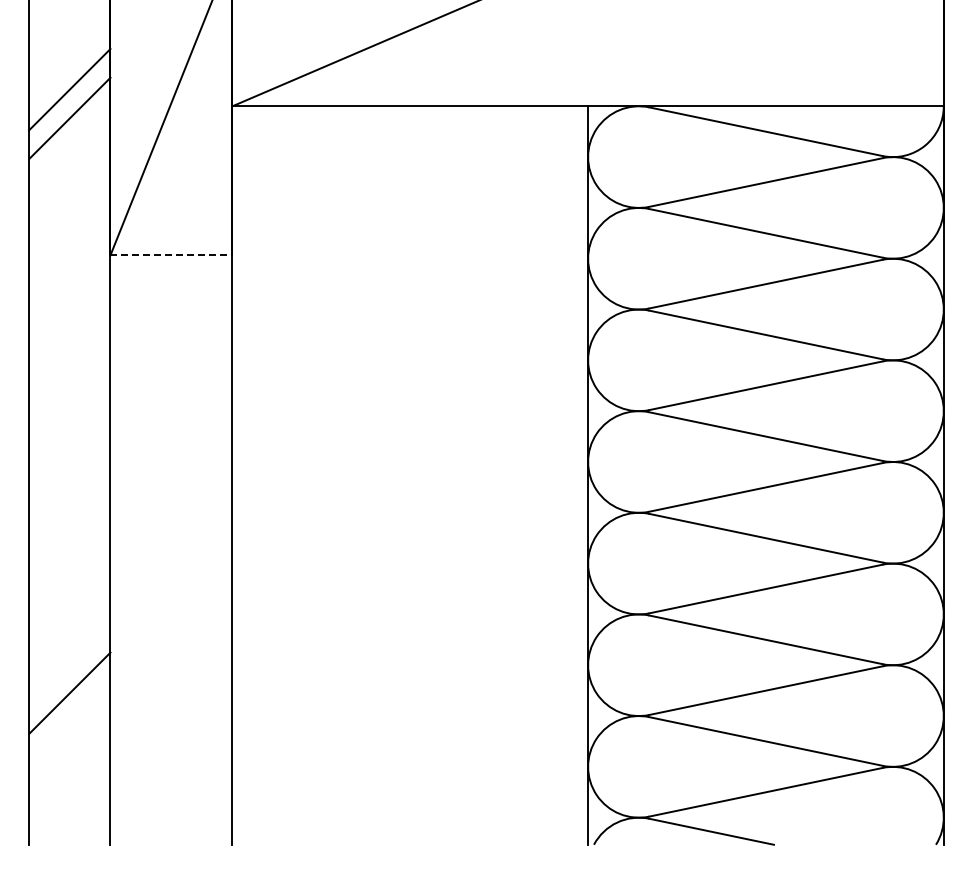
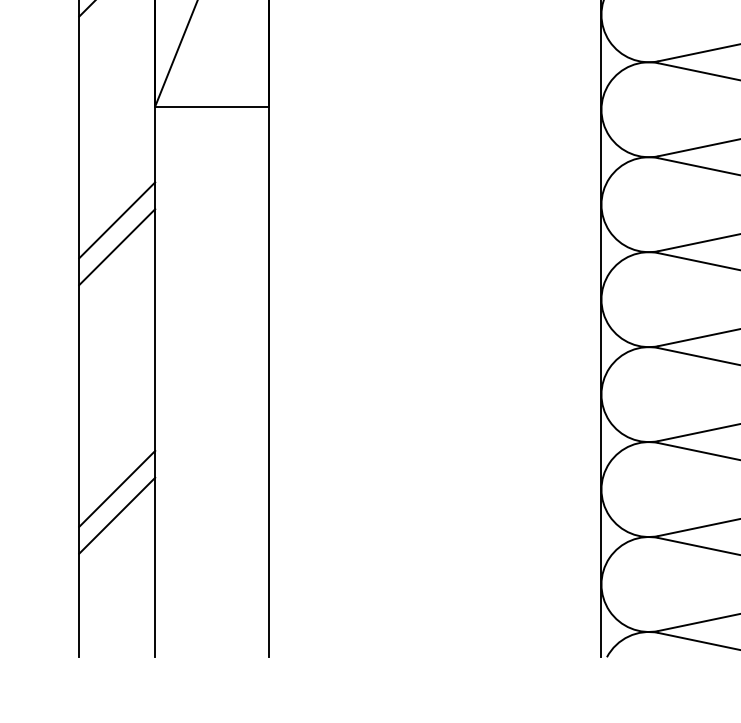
line: (171, 255) -> (212, 106), dashed -> solid
line: (69, 376) -> (116, 219), added
line: (69, 405) -> (116, 246), added
line: (69, 664) -> (116, 488), added

